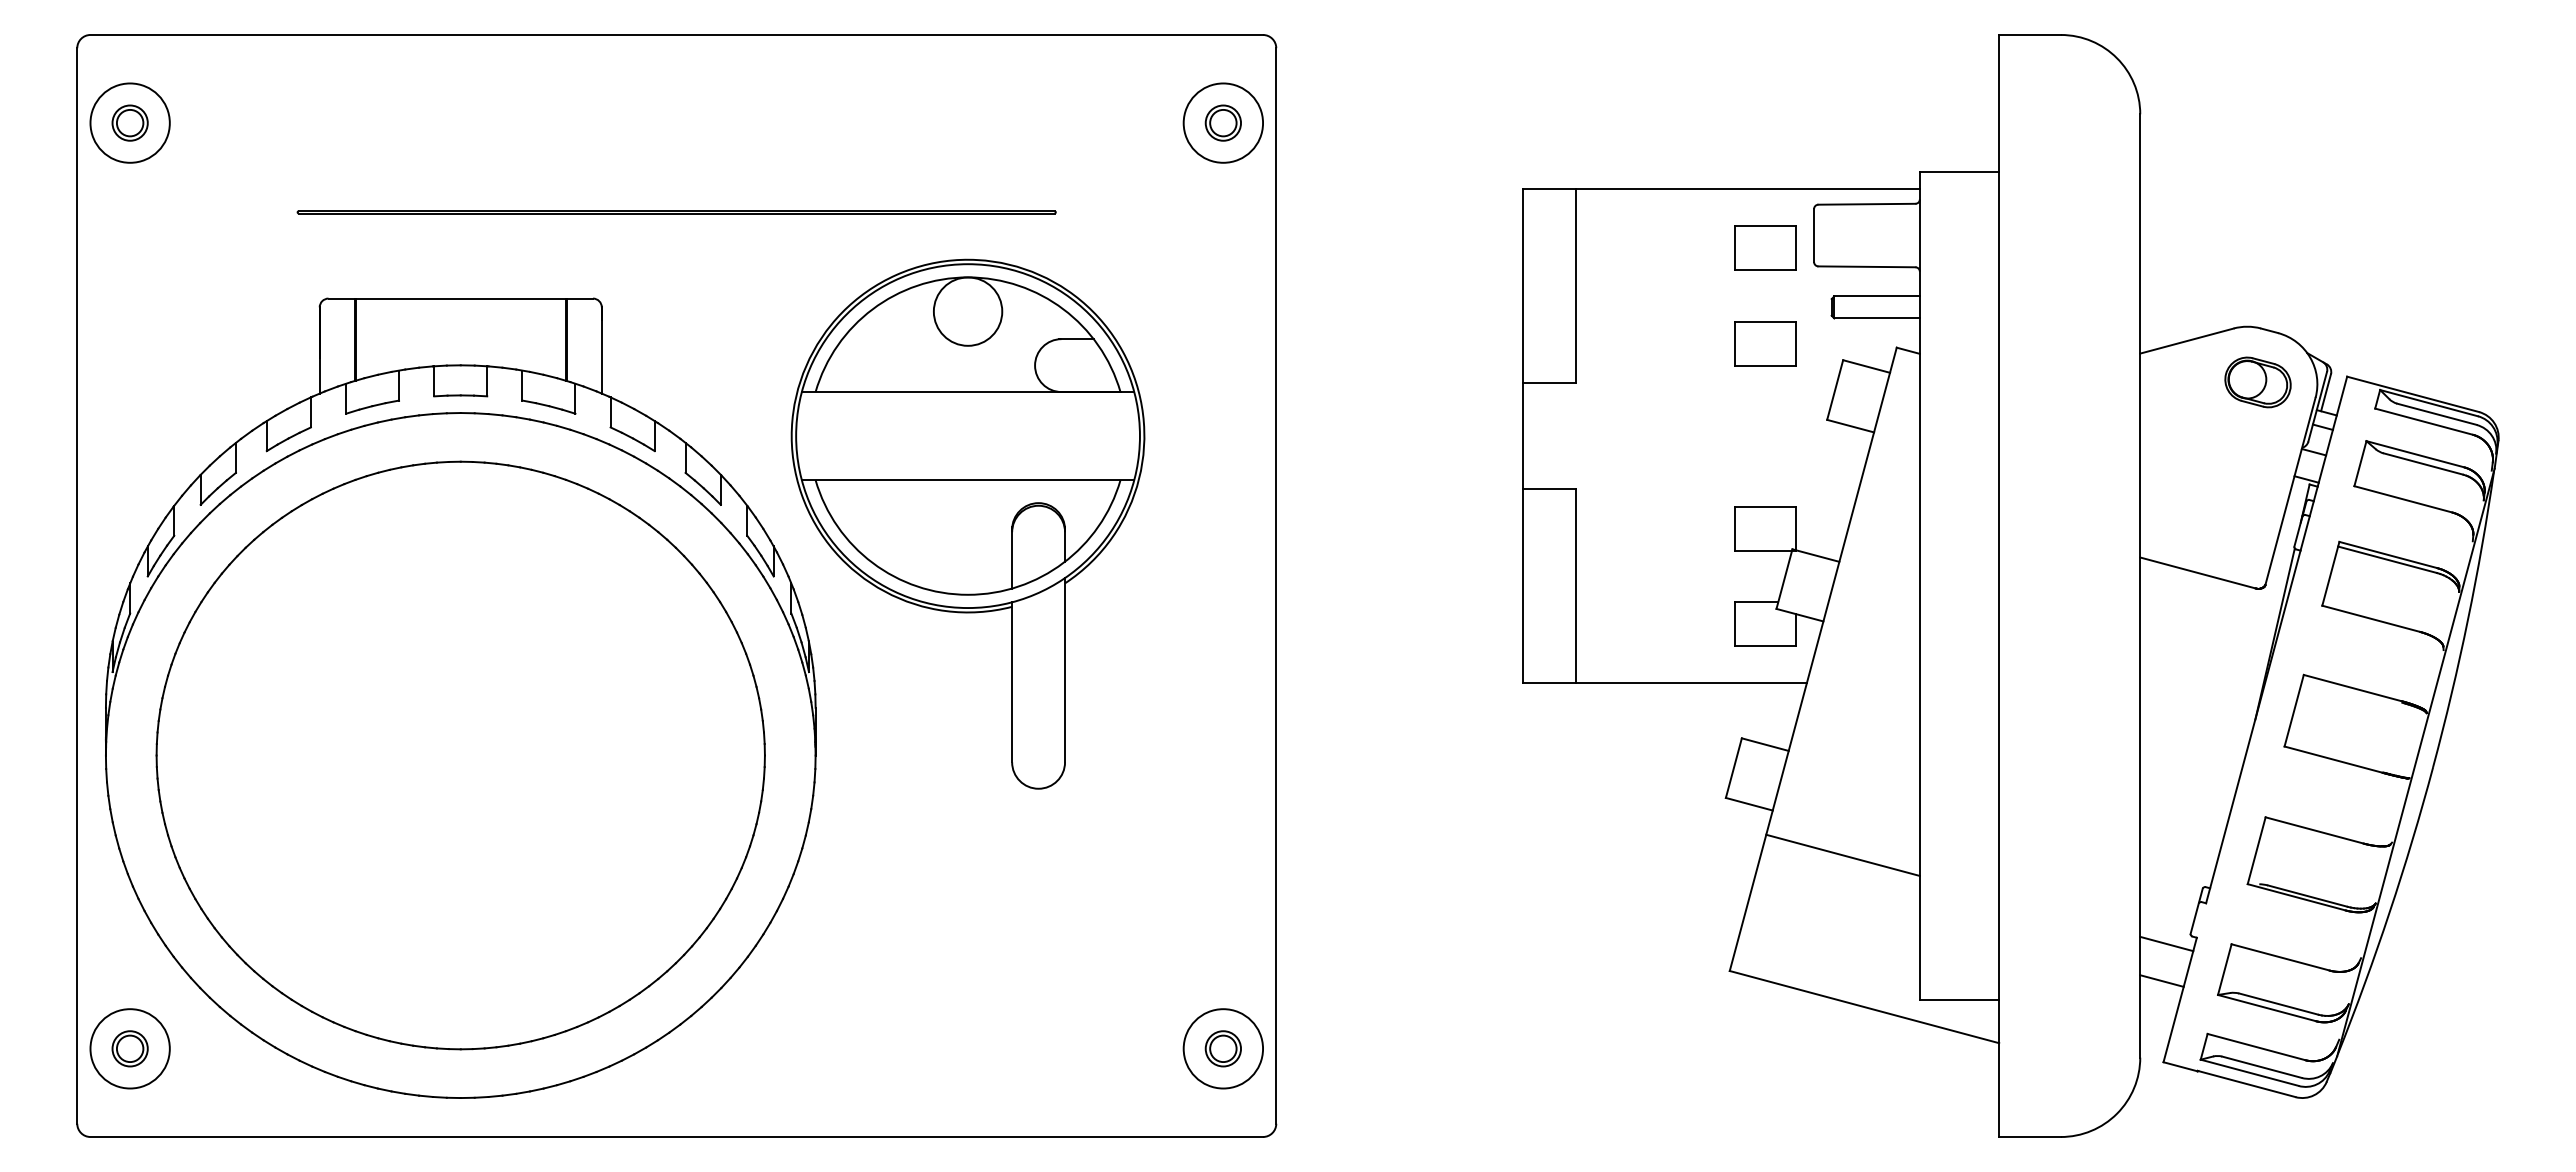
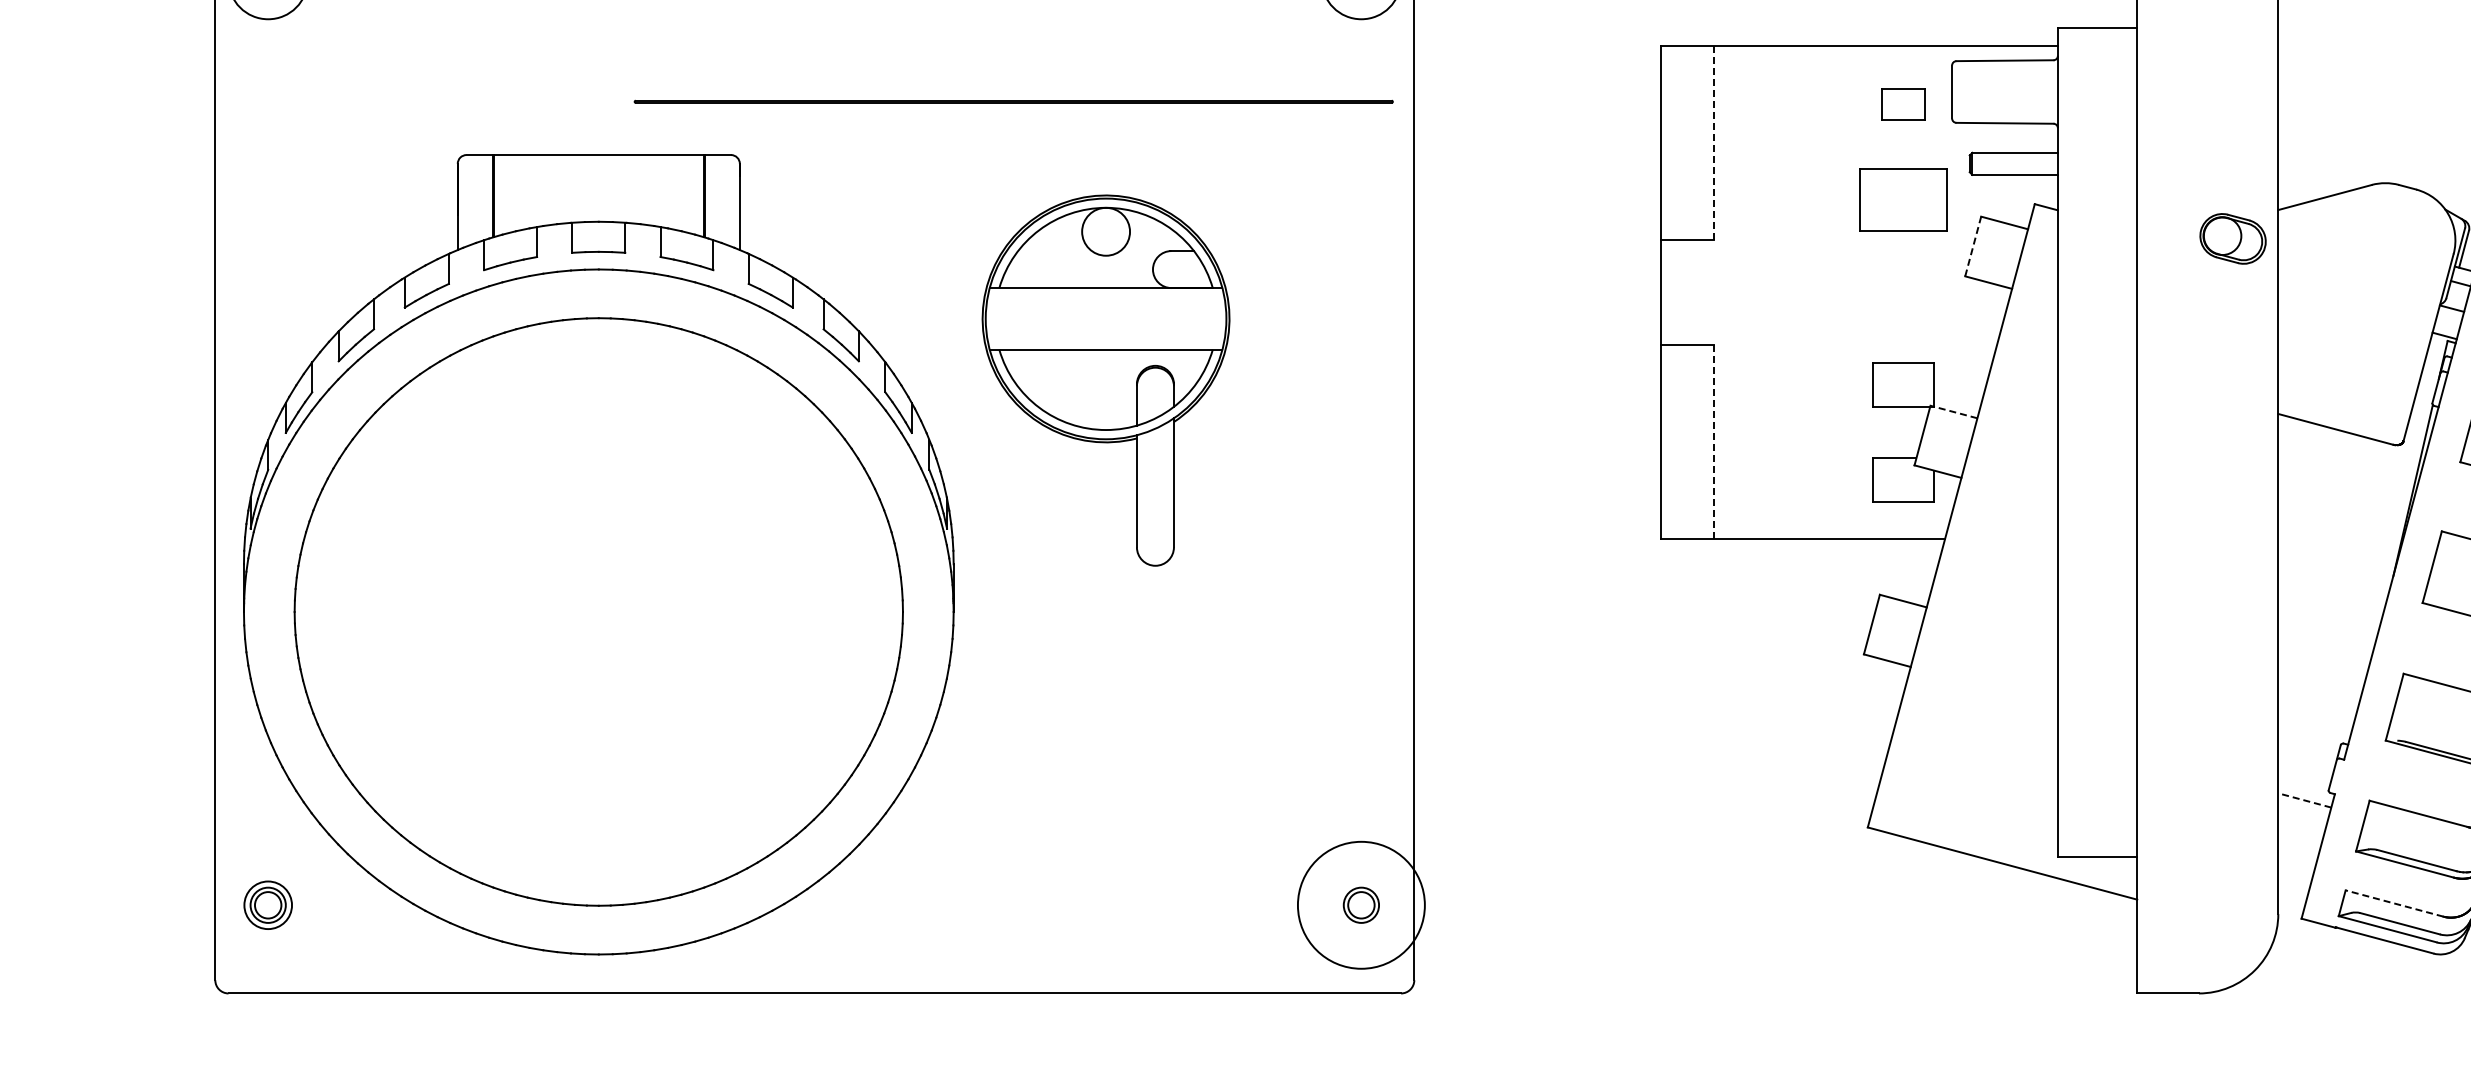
line: (676, 211) -> (1013, 100), moved
part: (1765, 247) -> (1903, 103), size x0.7
line: (1576, 286) -> (1714, 142), solid -> dashed
part: (1765, 343) -> (1903, 199), size x1.4
part: (2257, 382) -> (2232, 238), moved
line: (1835, 390) -> (1973, 246), solid -> dashed
part: (967, 523) -> (1105, 379), size x0.7
line: (1815, 555) -> (1953, 411), solid -> dashed
line: (1576, 586) -> (1714, 442), solid -> dashed
line: (1842, 854) -> (1980, 710), removed
line: (2166, 943) -> (2304, 799), solid -> dashed
line: (2161, 980) -> (2299, 836), removed
line: (2256, 1047) -> (2394, 903), solid -> dashed
circle: (129, 1048) -> (267, 904), size x0.6
circle: (1223, 1048) -> (1361, 904), size x1.6

